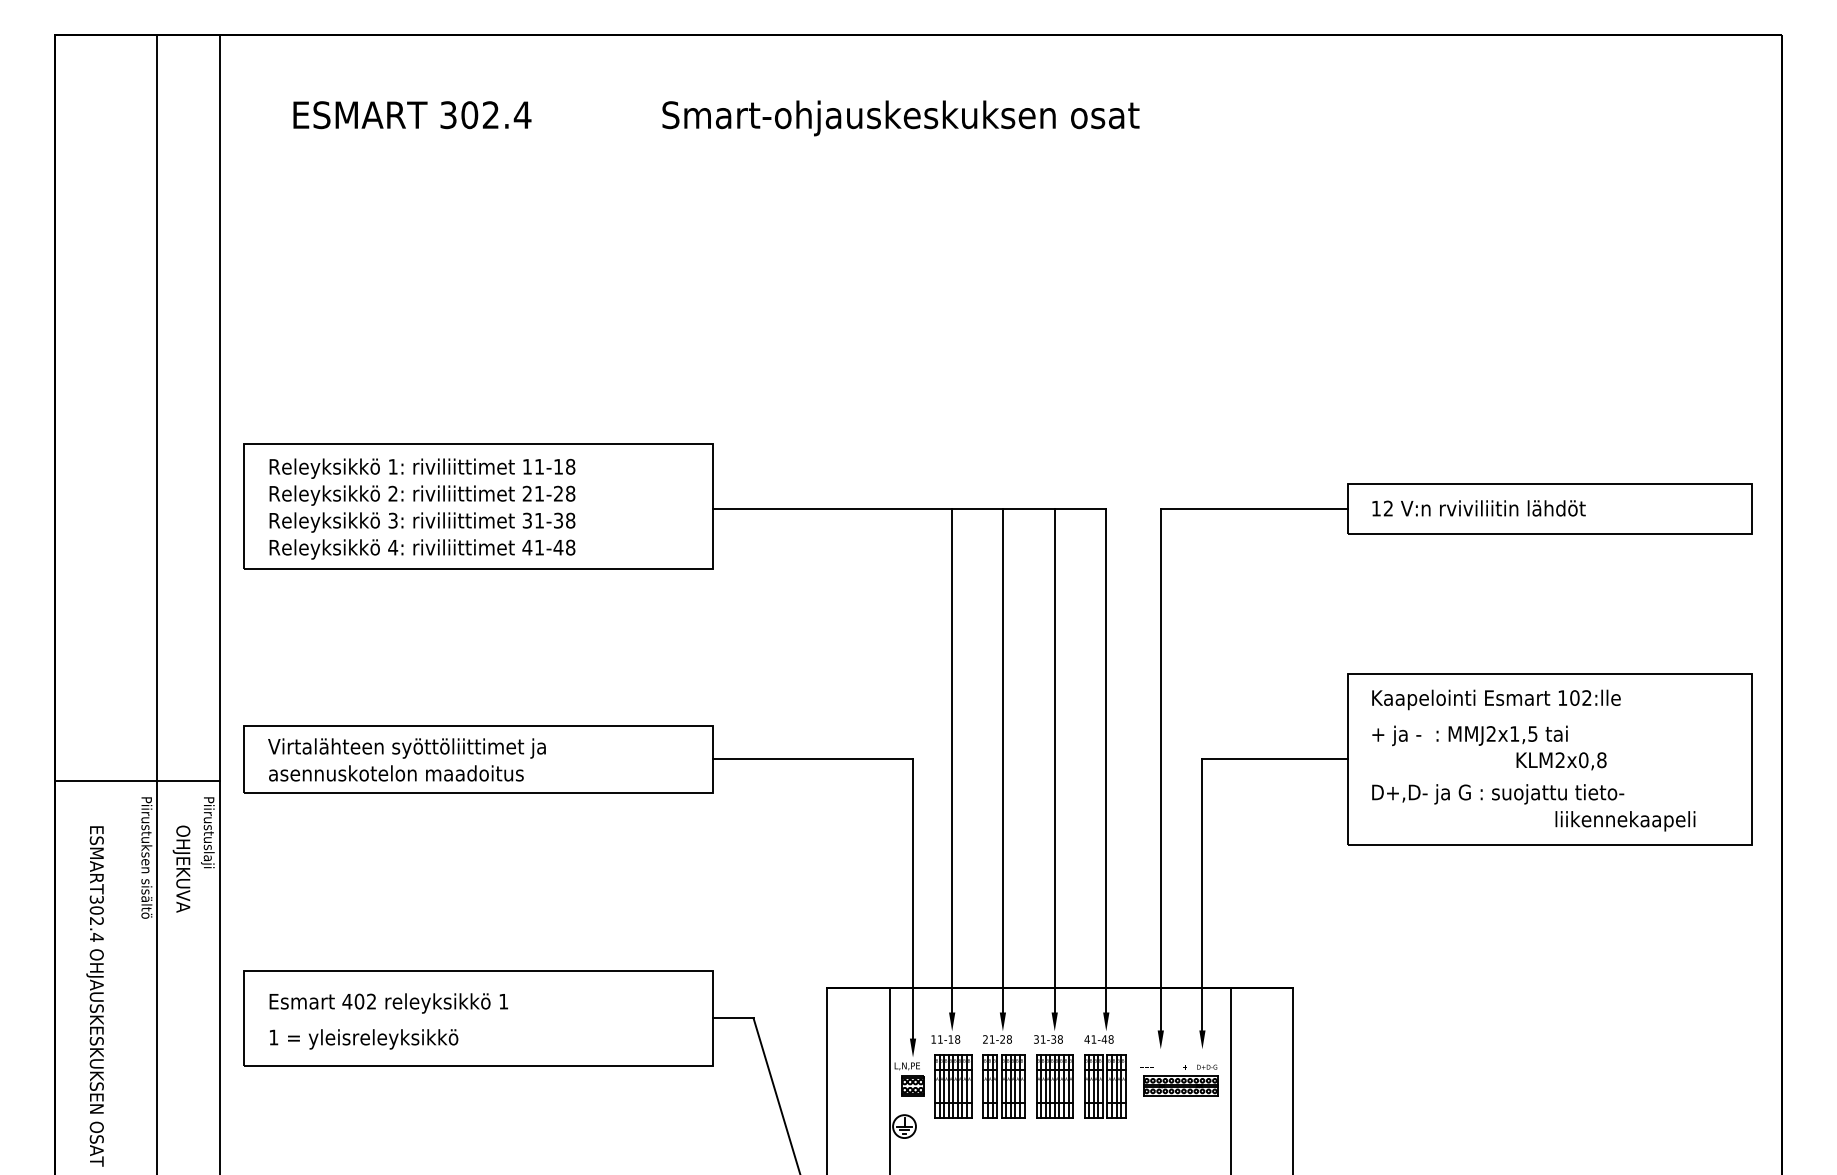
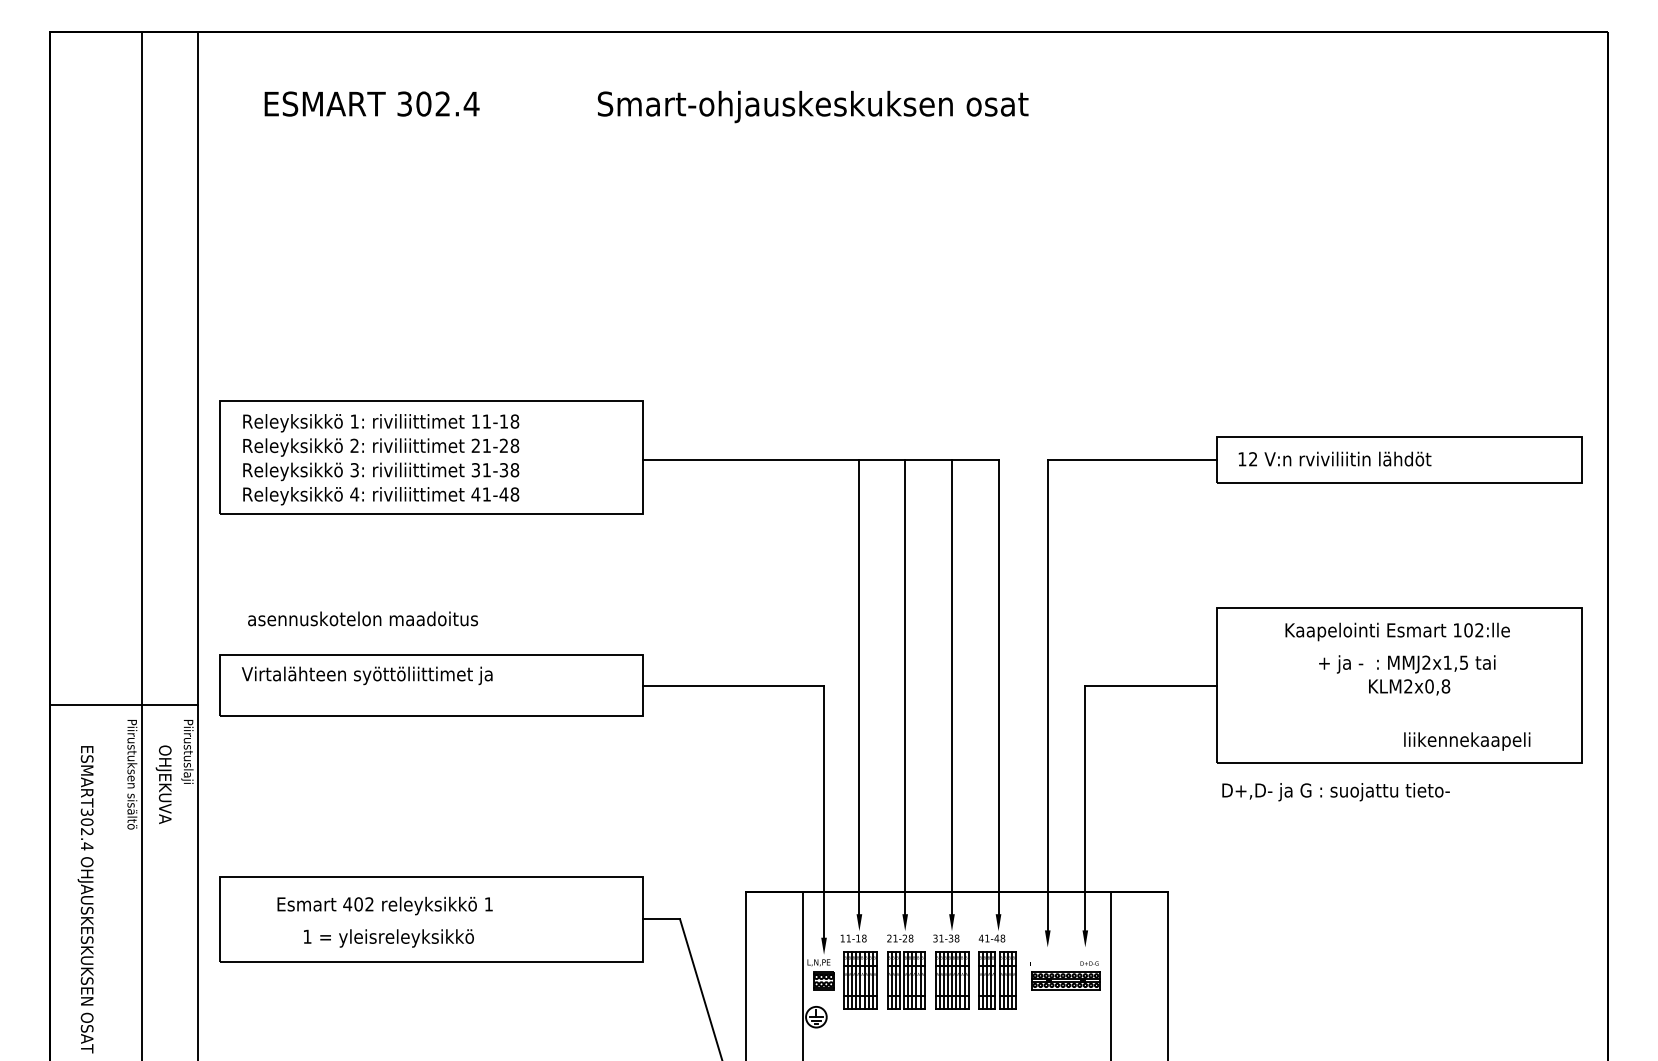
text: (1496, 699) -> (1397, 631), moved
text: (1469, 735) -> (1406, 664), moved
text: (396, 773) -> (363, 618), moved
text: (1498, 794) -> (1336, 792), moved
text: (388, 1003) -> (384, 906), moved
text: (364, 1039) -> (389, 938), moved

